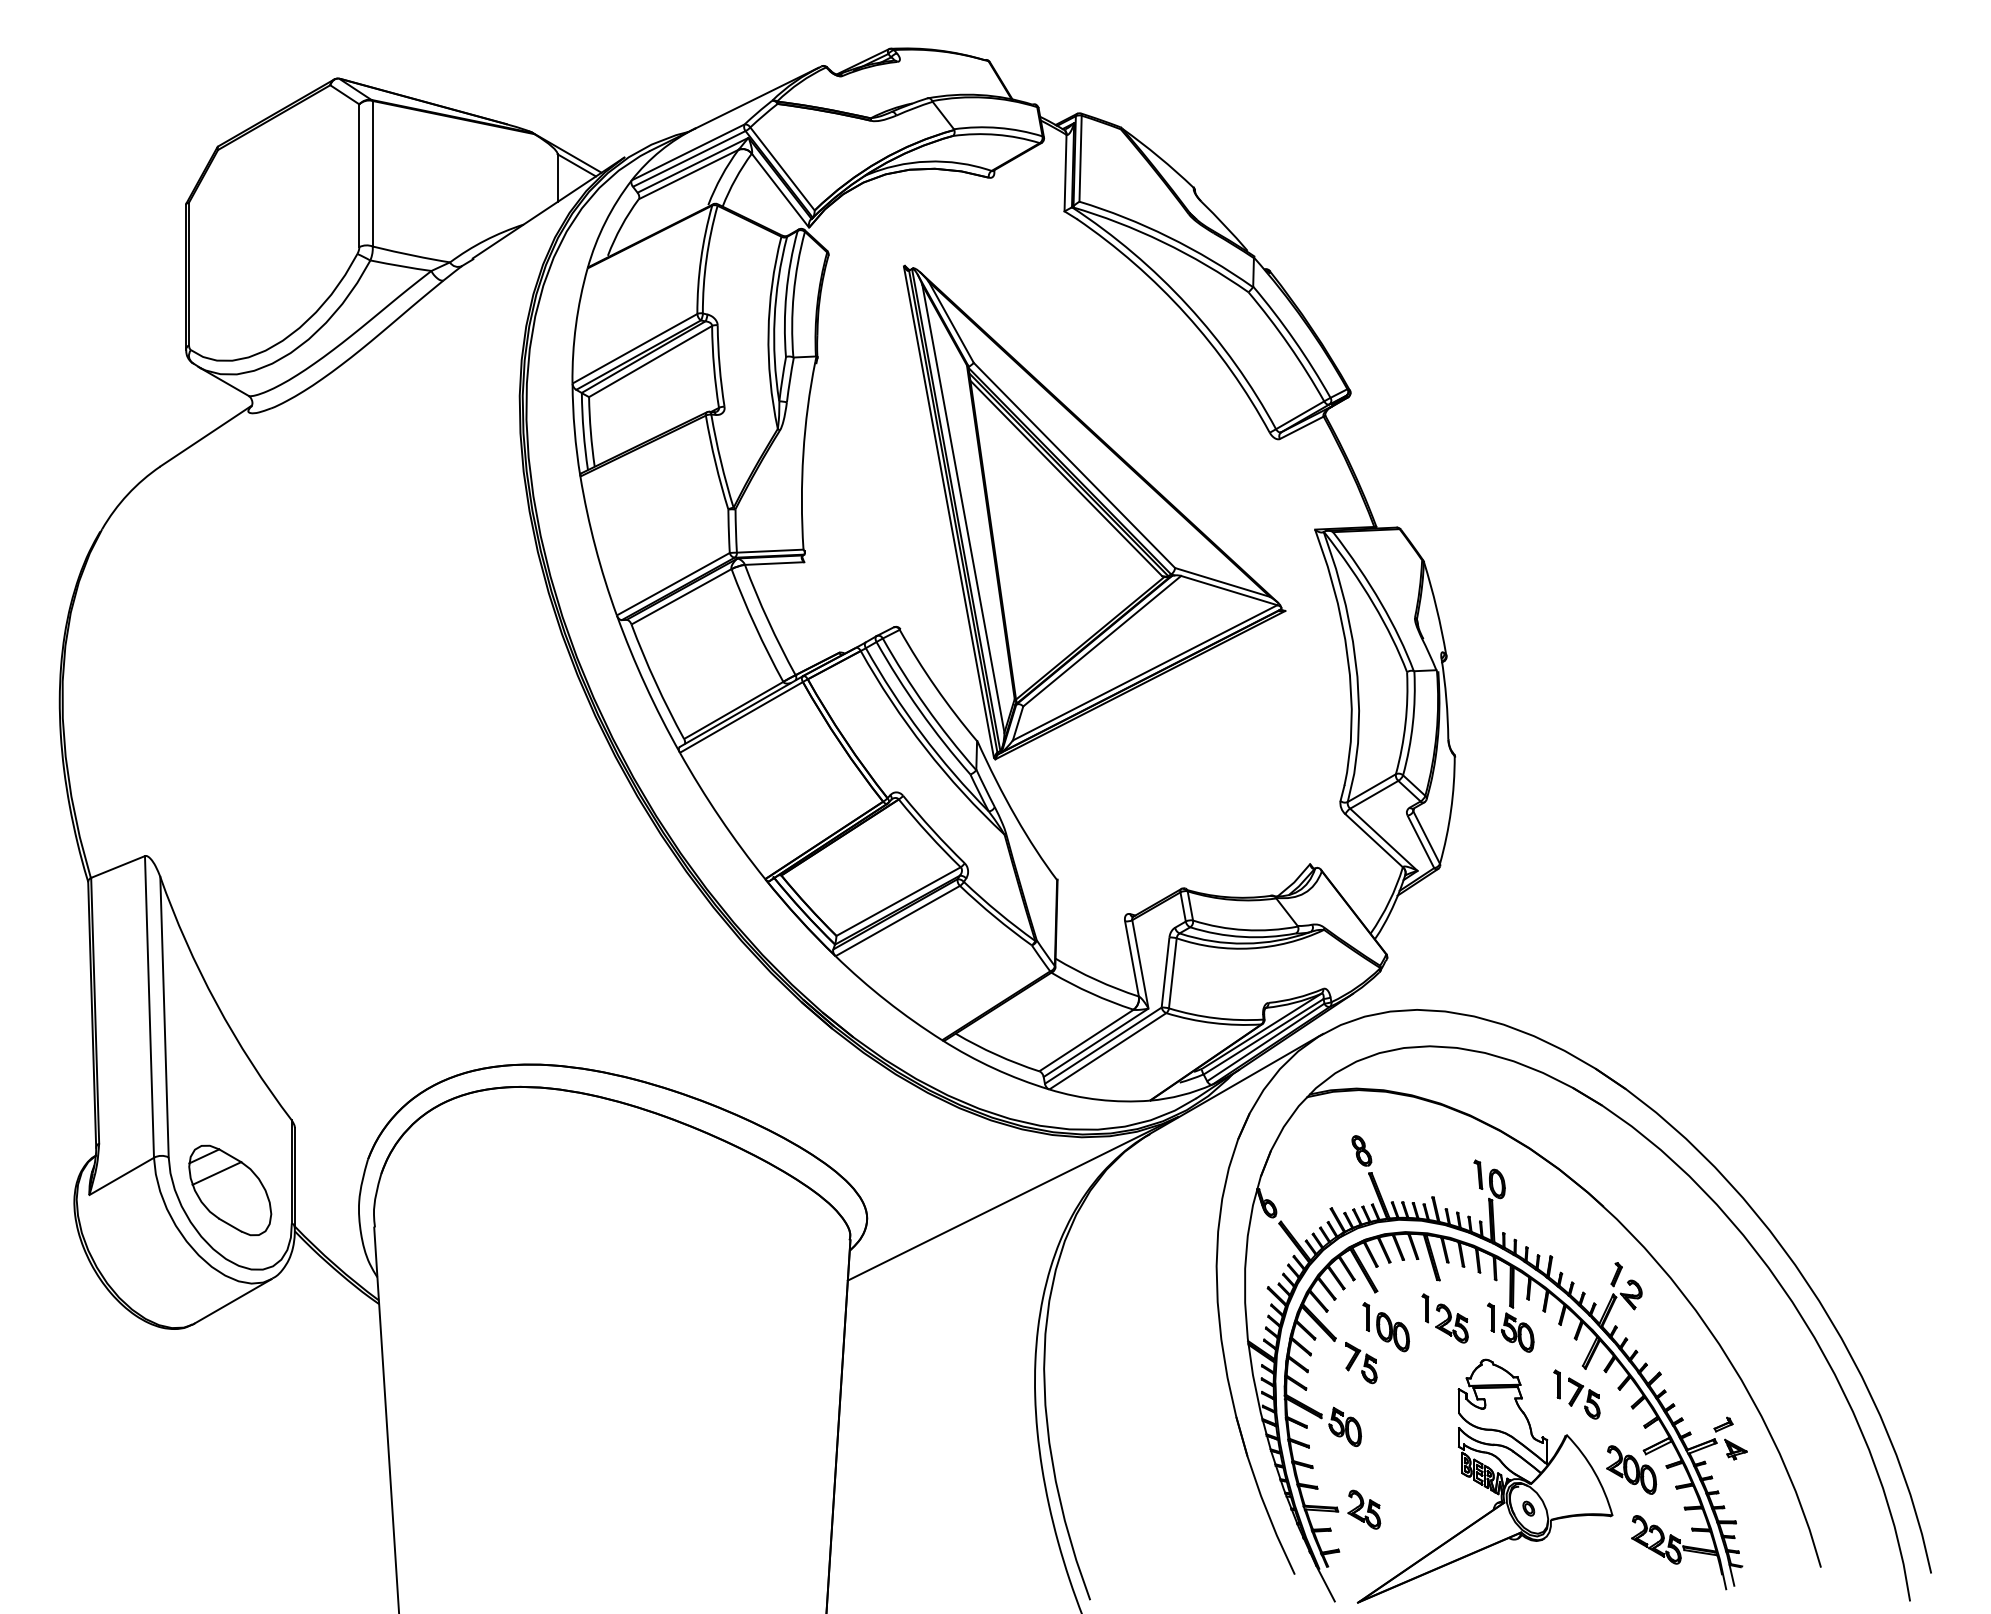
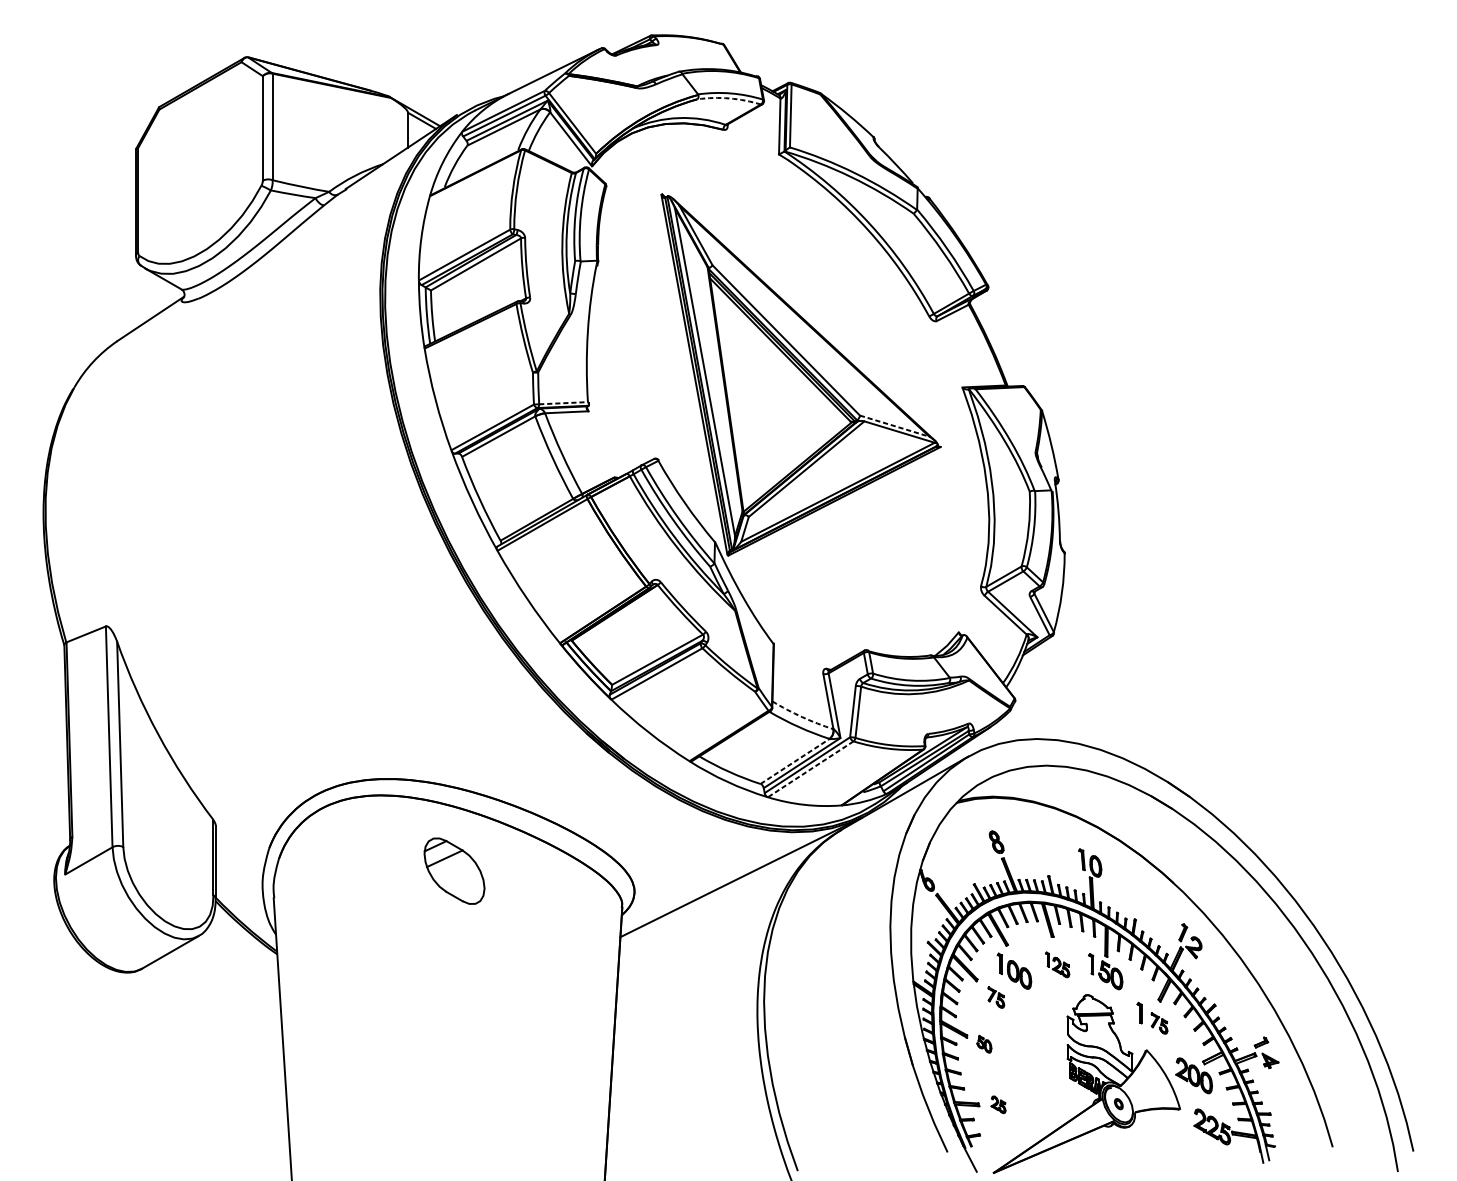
arc: (996, 134) -> (729, 98), solid -> dashed
line: (770, 551) -> (563, 403), solid -> dashed
line: (1222, 582) -> (894, 426), solid -> dashed
arc: (1096, 979) -> (802, 716), solid -> dashed
line: (1085, 1041) -> (794, 762), solid -> dashed
line: (1108, 1050) -> (811, 768), solid -> dashed
part: (230, 1190) -> (454, 871), moved
part: (1444, 1318) -> (1057, 964), size x0.7
part: (1361, 1363) -> (996, 997), size x0.7
part: (1584, 1398) -> (1159, 1023), size x0.7
part: (1344, 1426) -> (983, 1043), size x0.6
part: (1364, 1509) -> (998, 1104), size x0.6

